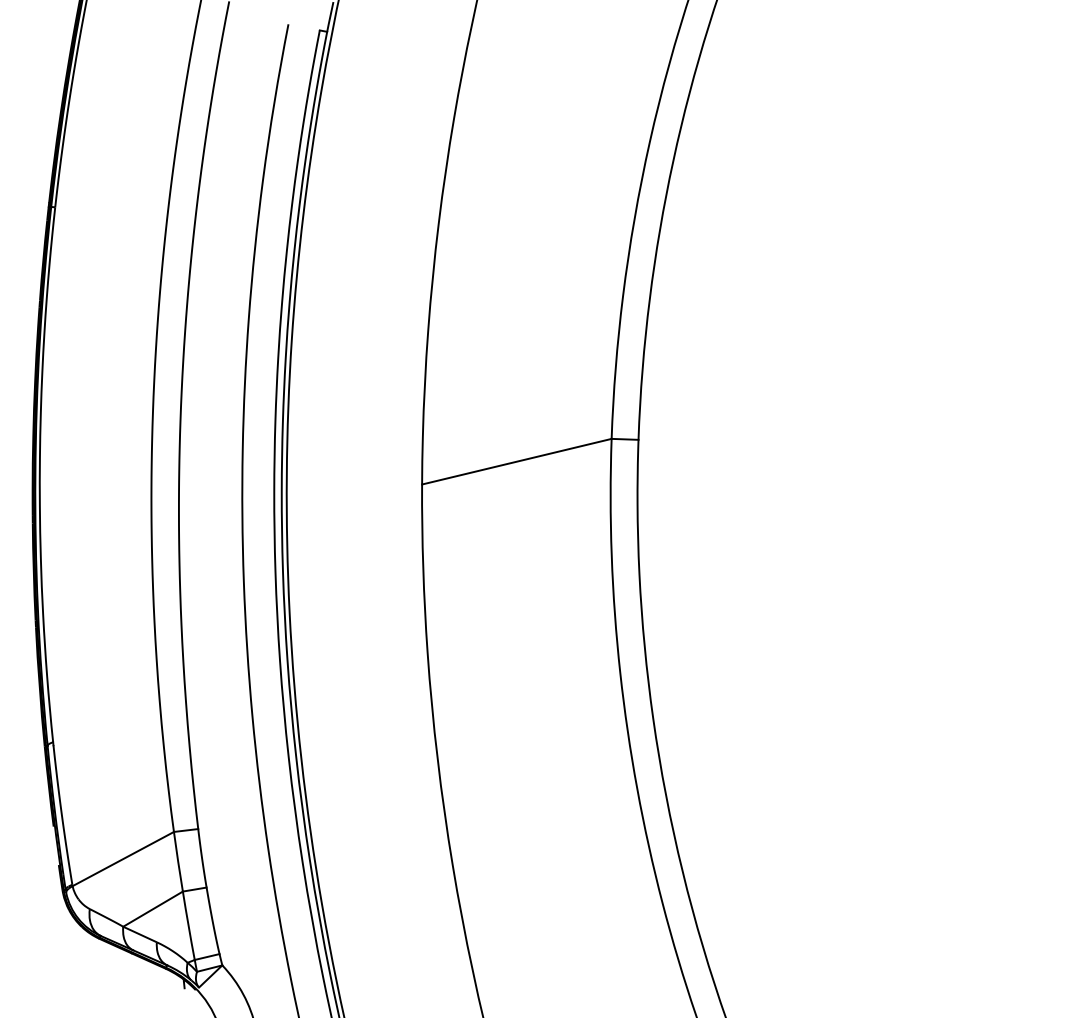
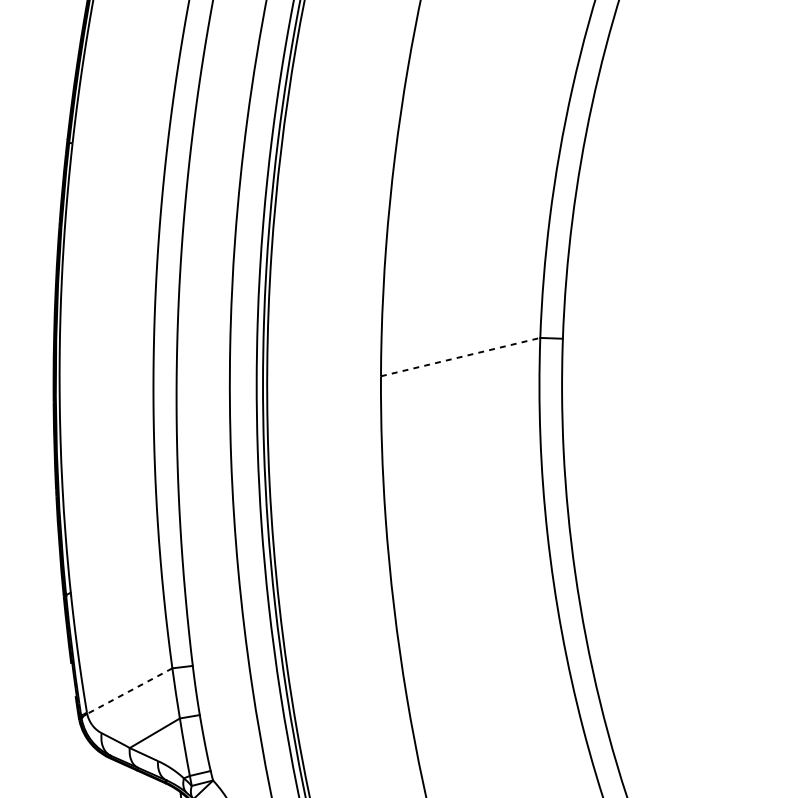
line: (517, 461) -> (461, 356), solid -> dashed
line: (122, 859) -> (129, 691), solid -> dashed

